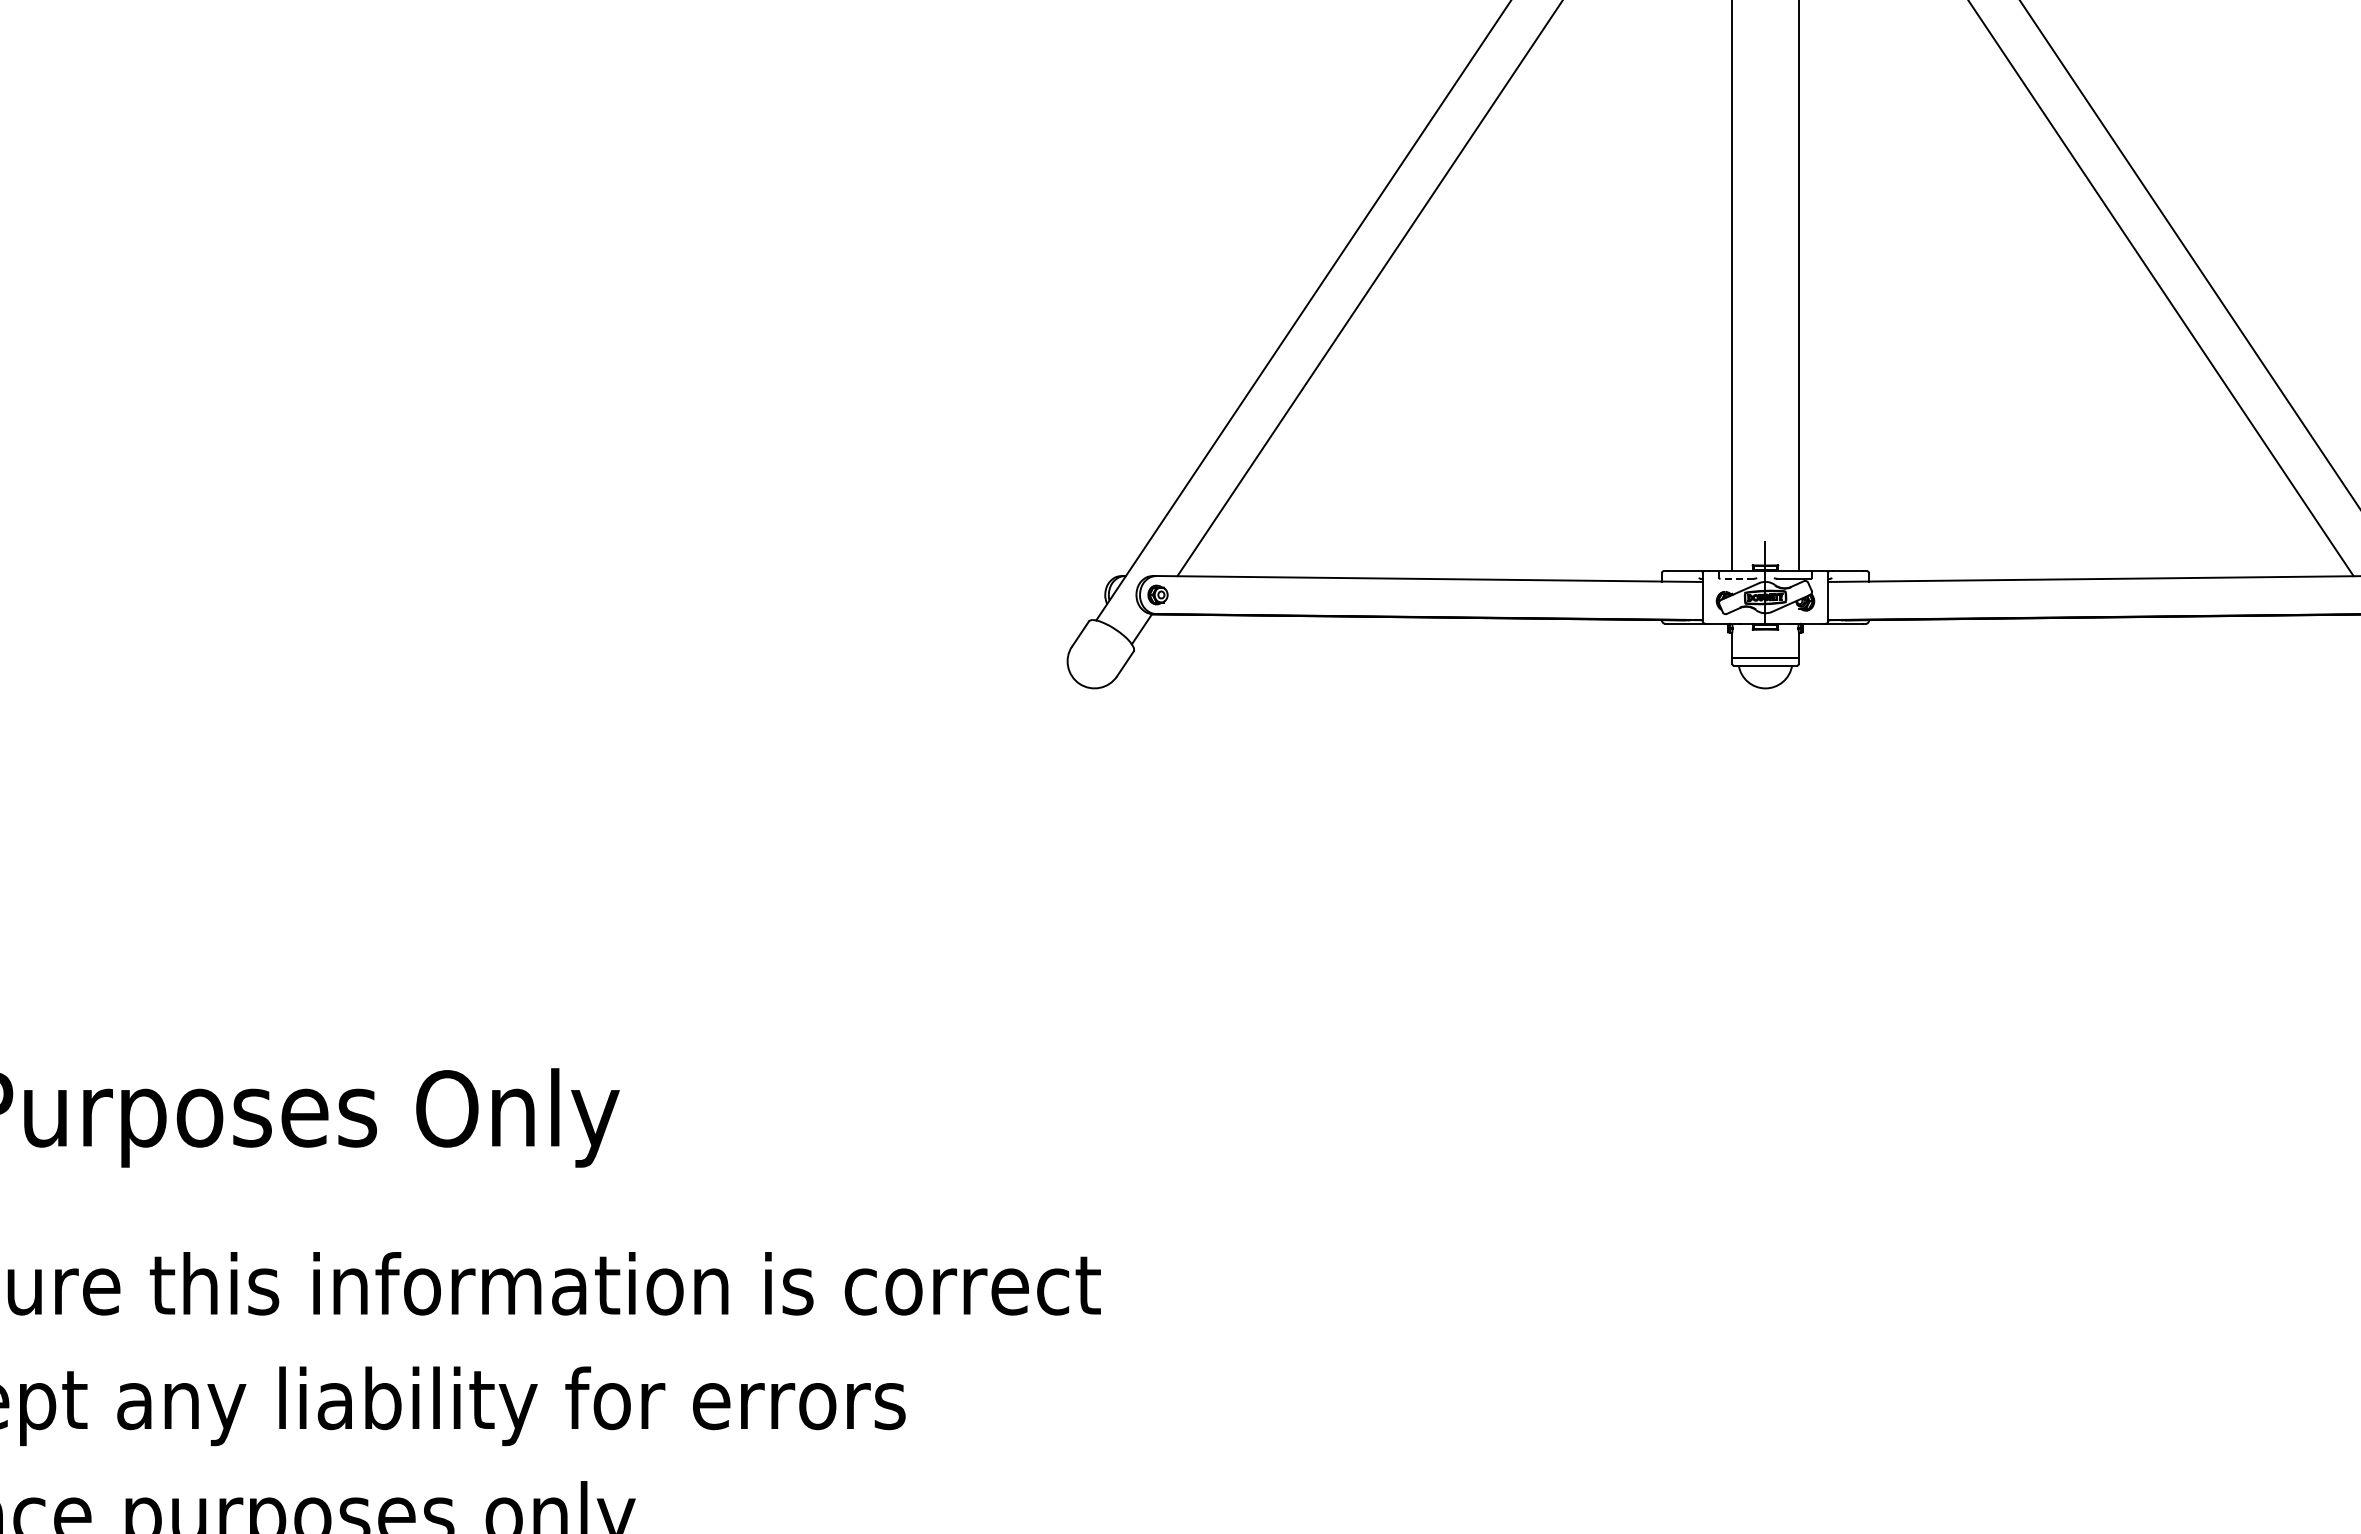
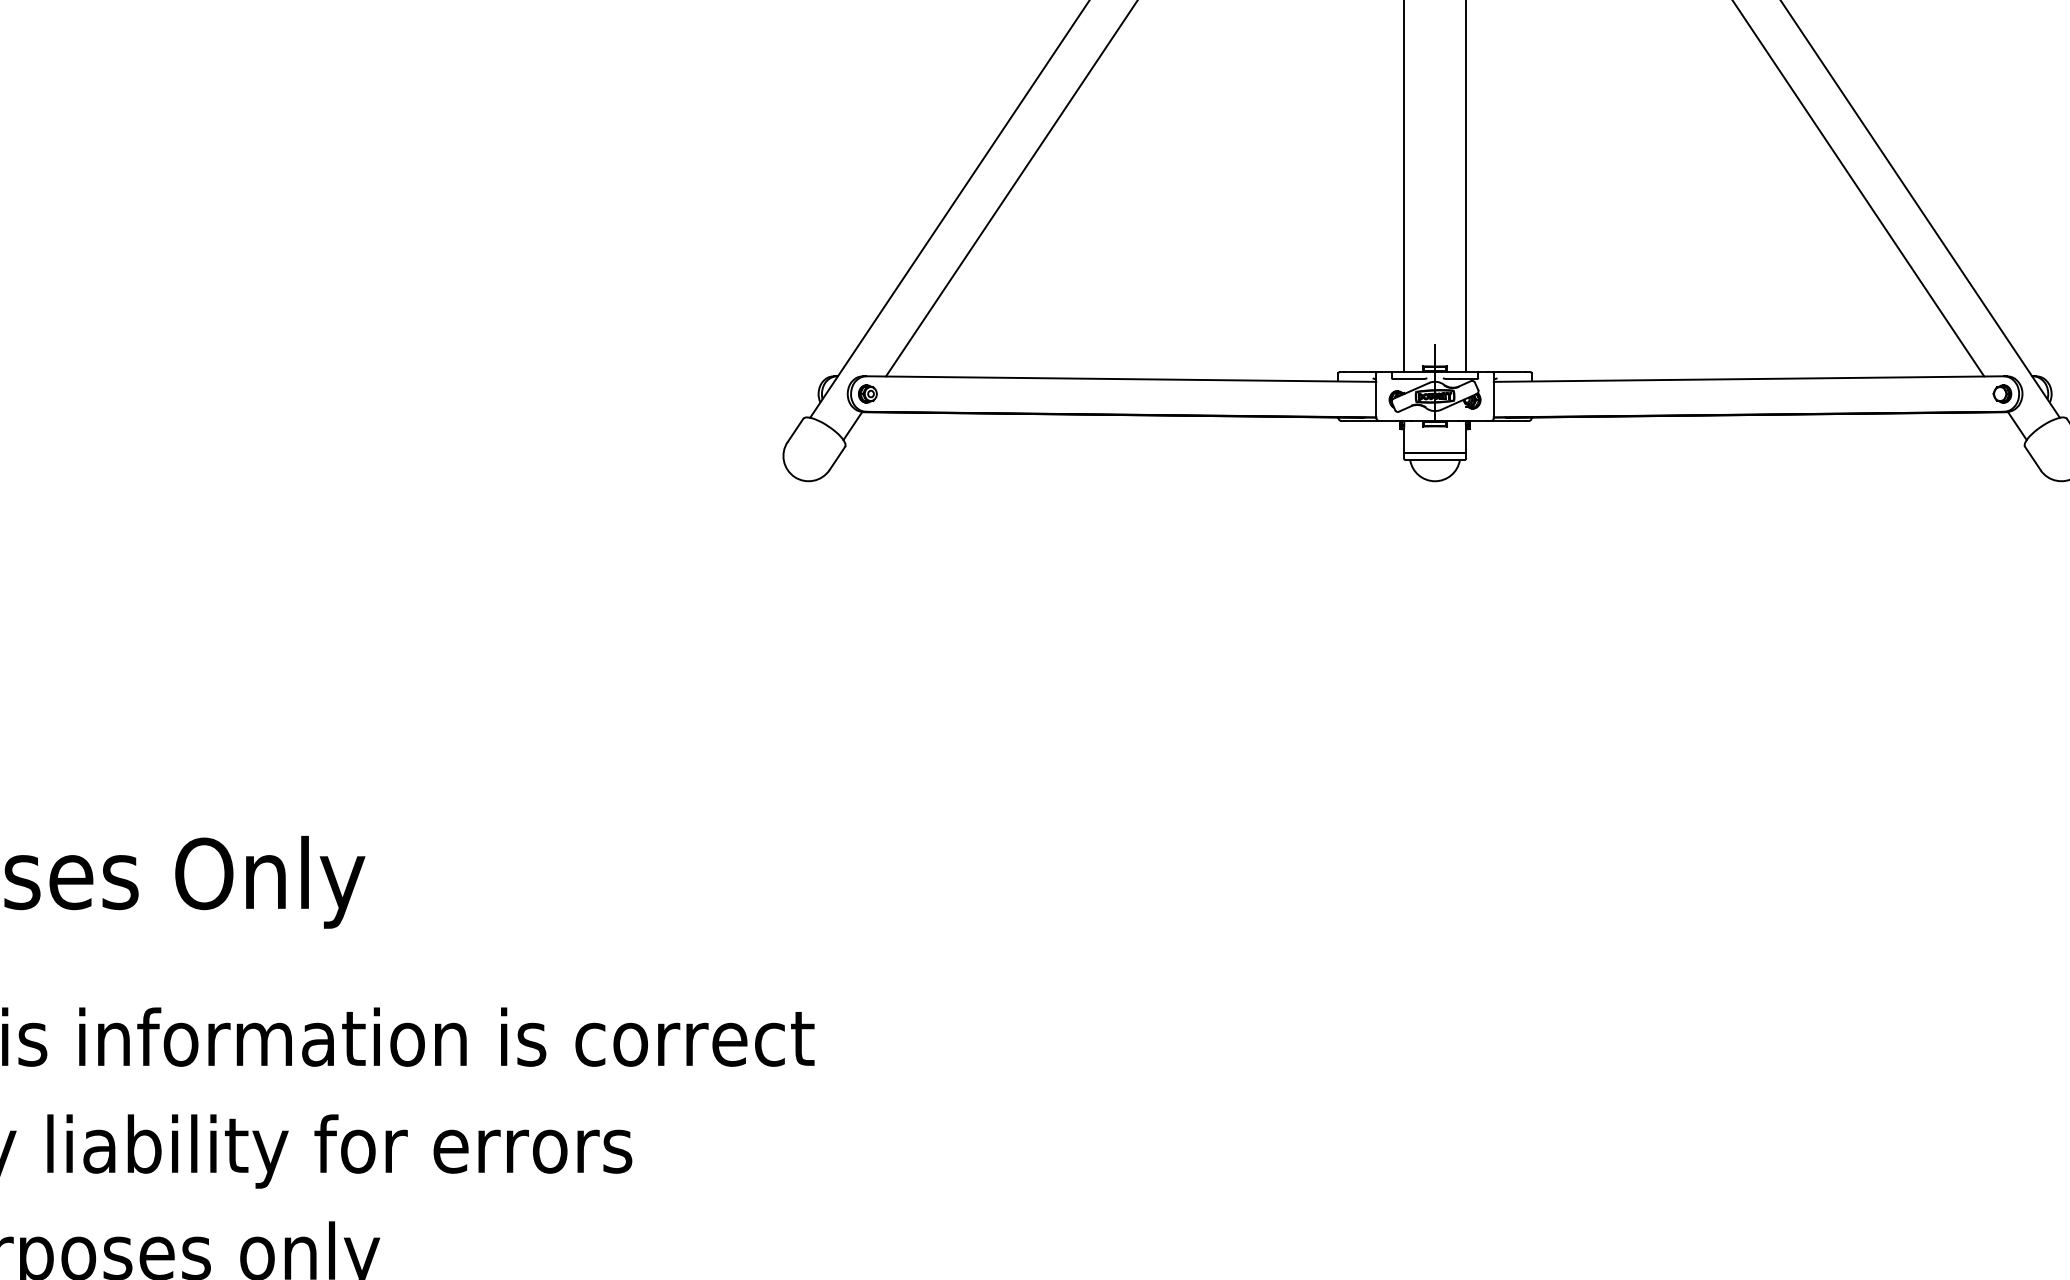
line: (1737, 578) -> (1408, 378), dashed -> solid

